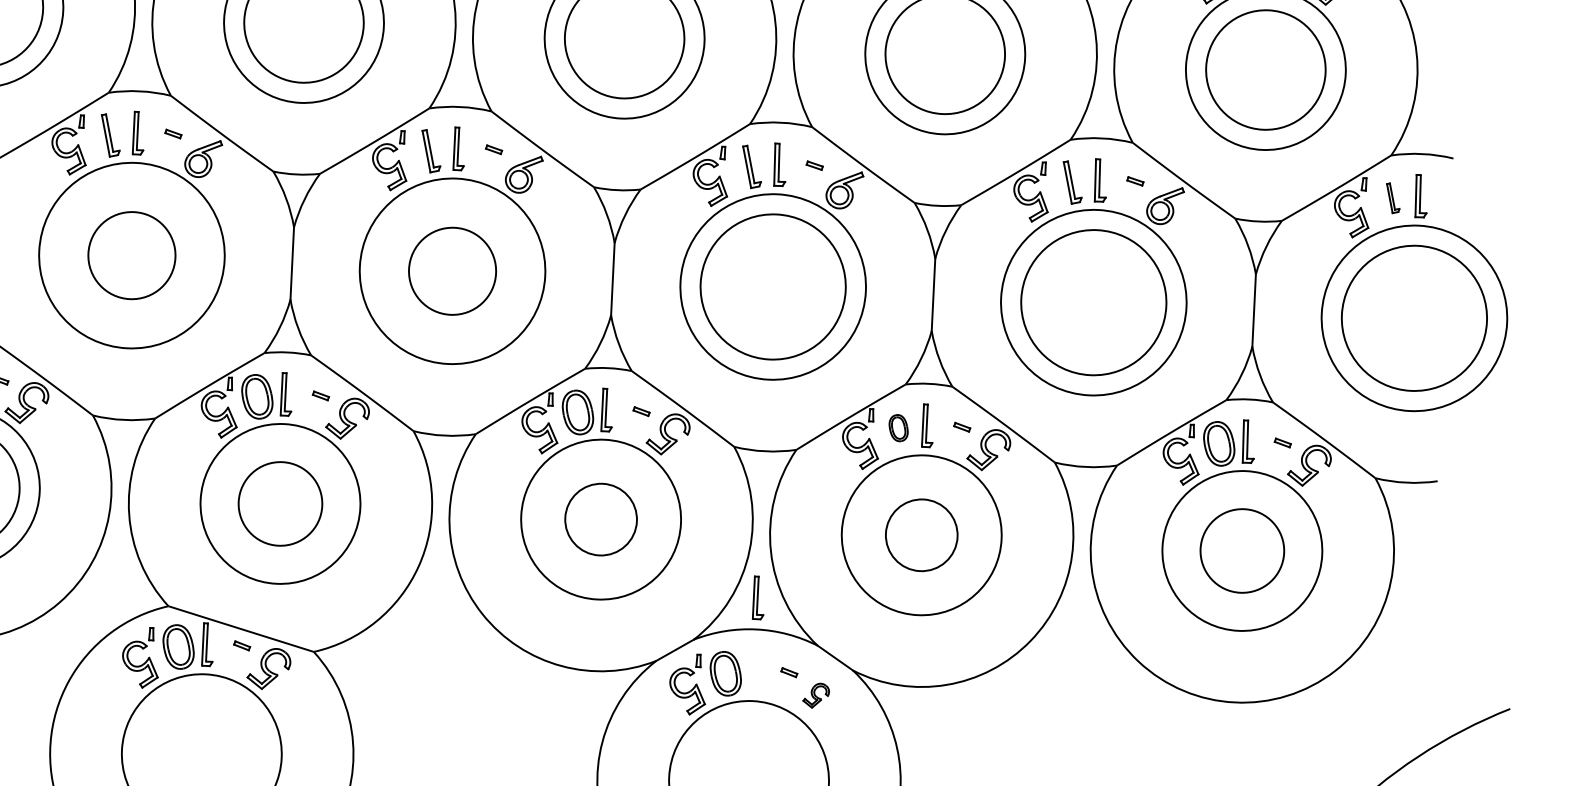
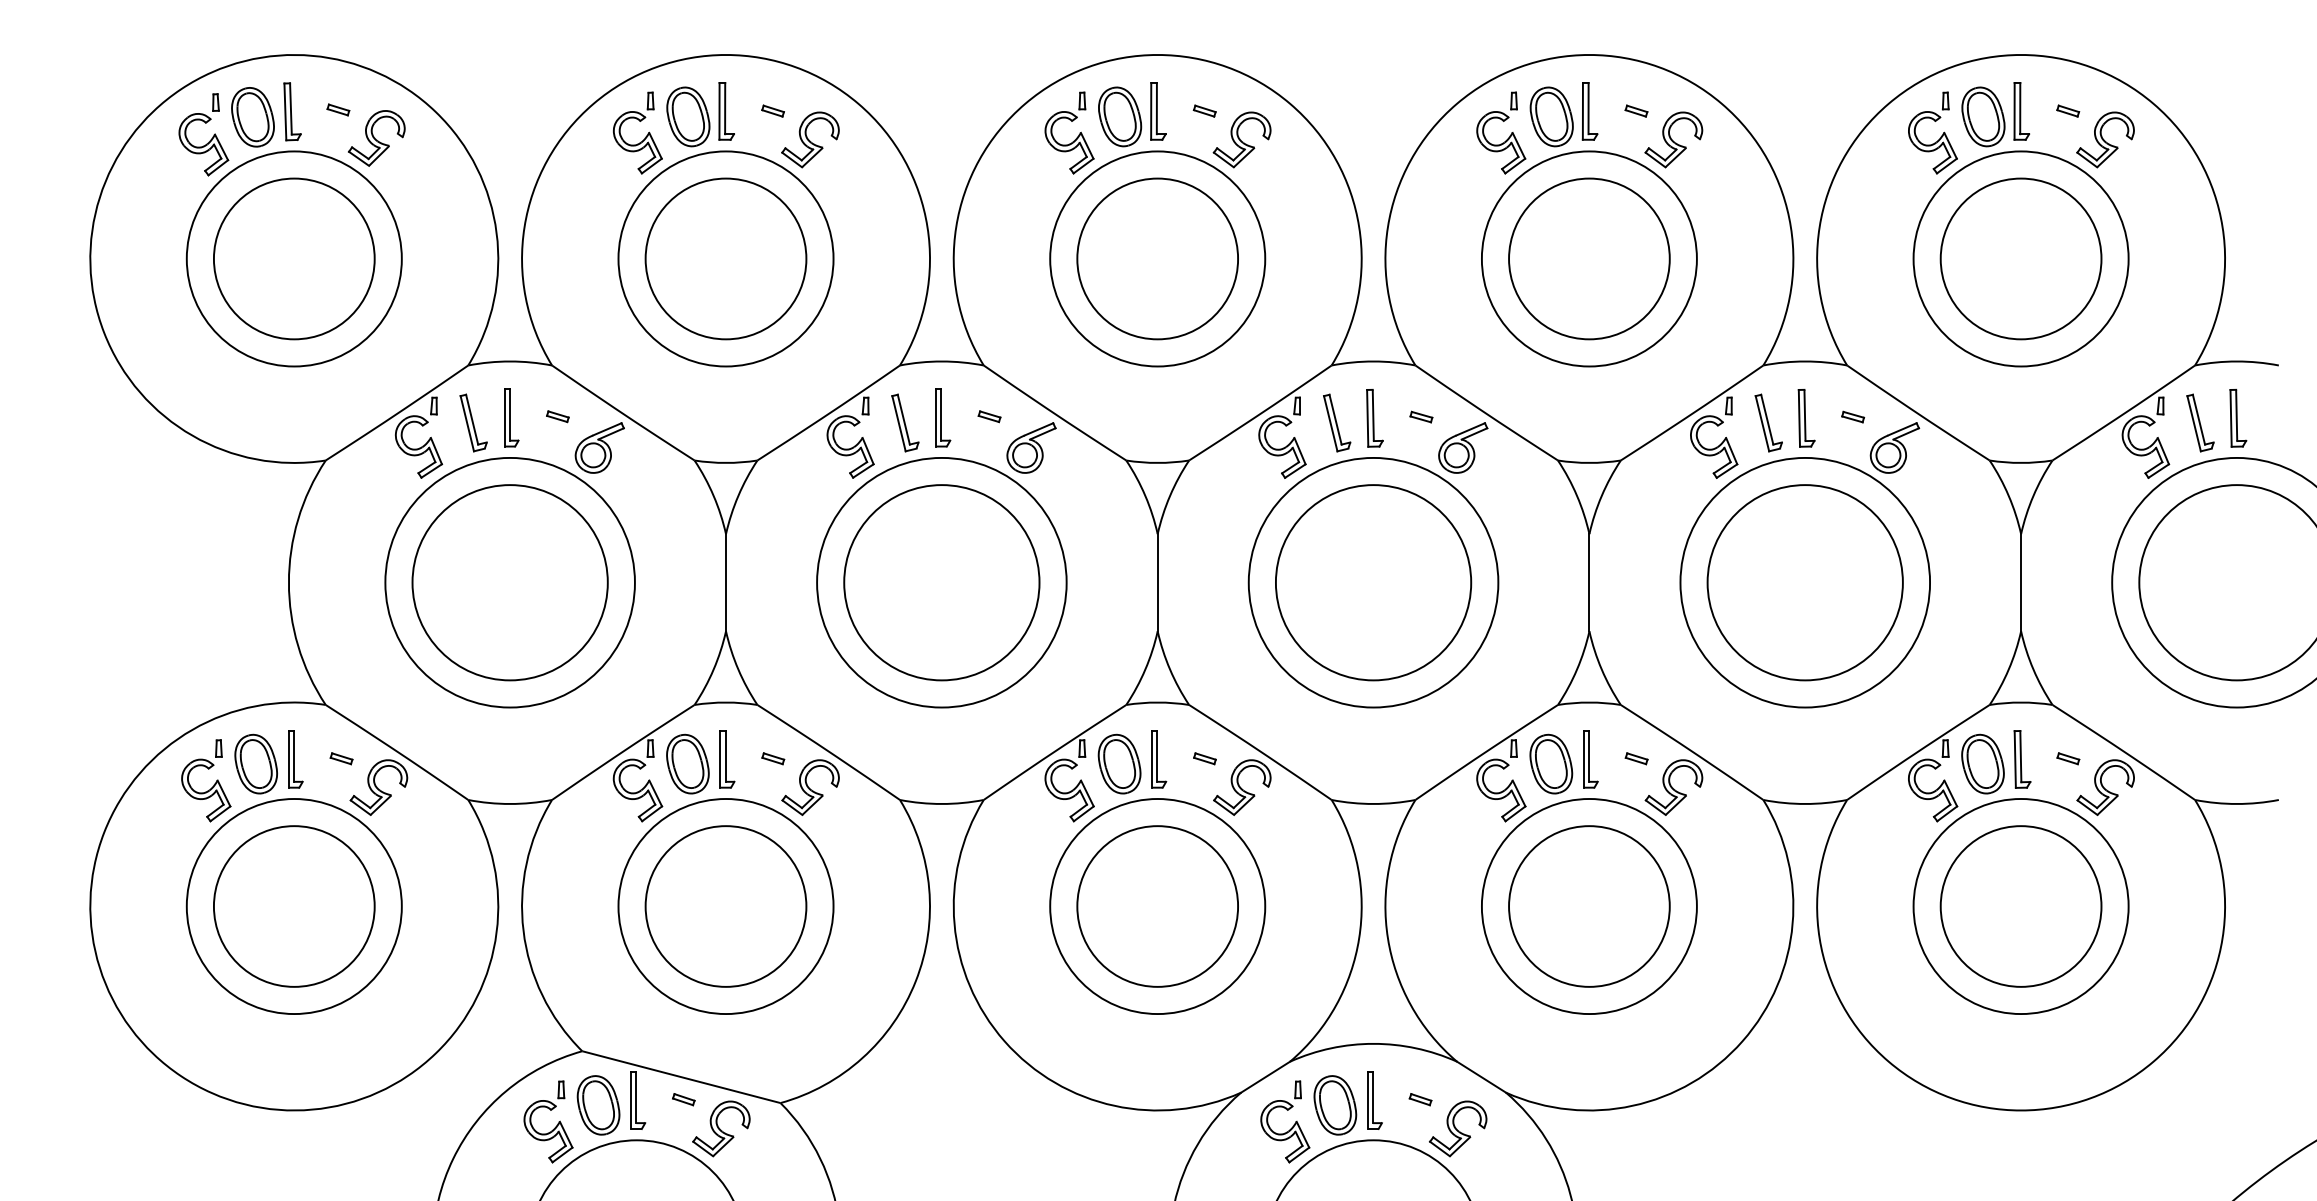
part: (1393, 198) -> (2200, 422), size x1.43
circle: (131, 255) -> (509, 582), size x1.67
circle: (452, 271) -> (941, 582), size x1.67
part: (898, 427) -> (1551, 763), size x1.67
circle: (280, 503) -> (725, 906), size x1.43
circle: (600, 519) -> (1157, 906), size x1.67
circle: (921, 535) -> (1589, 906), size x1.67
circle: (1241, 550) -> (2020, 906), size x1.43
part: (758, 598) -> (1374, 1100), moved
part: (816, 695) -> (1458, 1128), size x1.67

